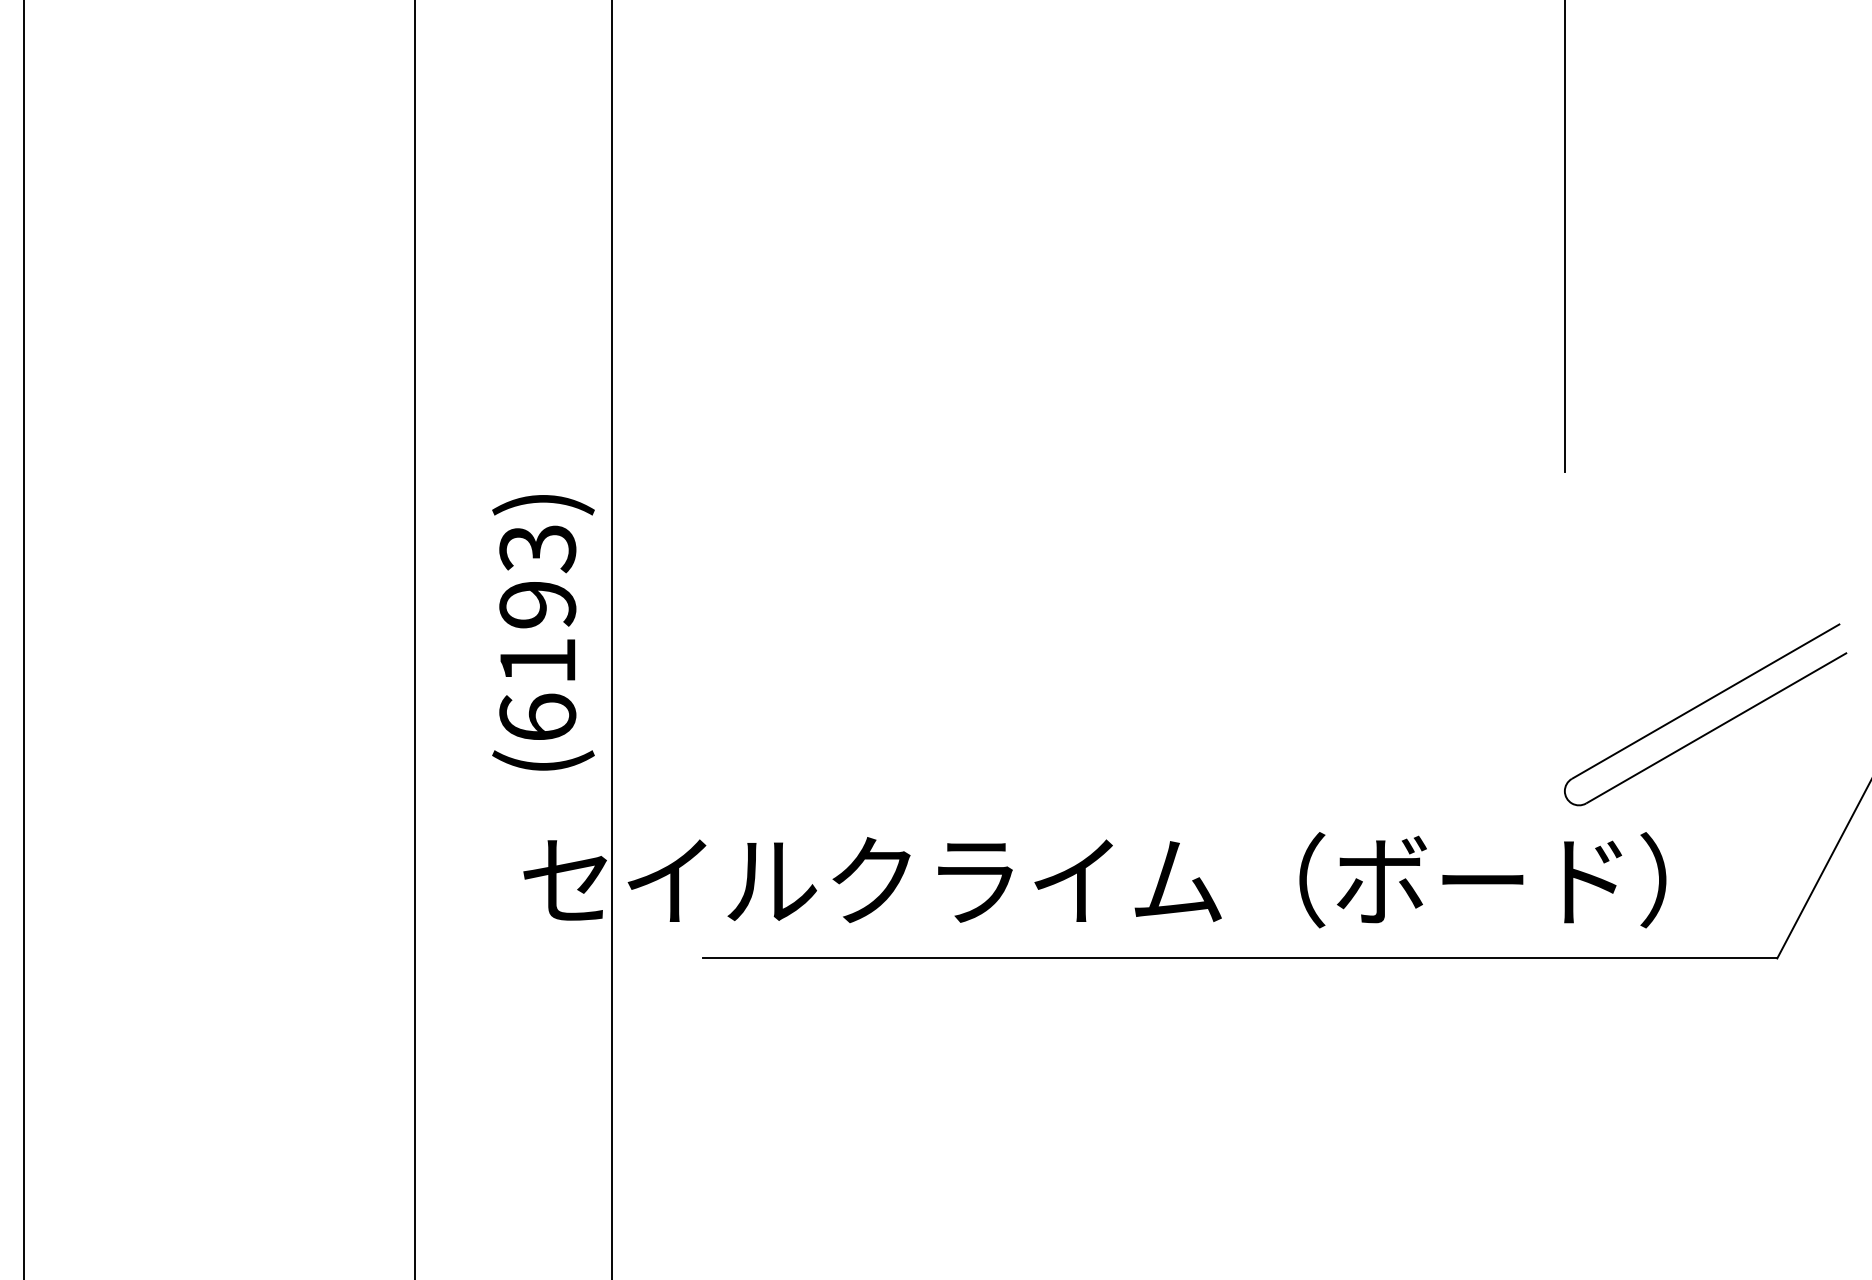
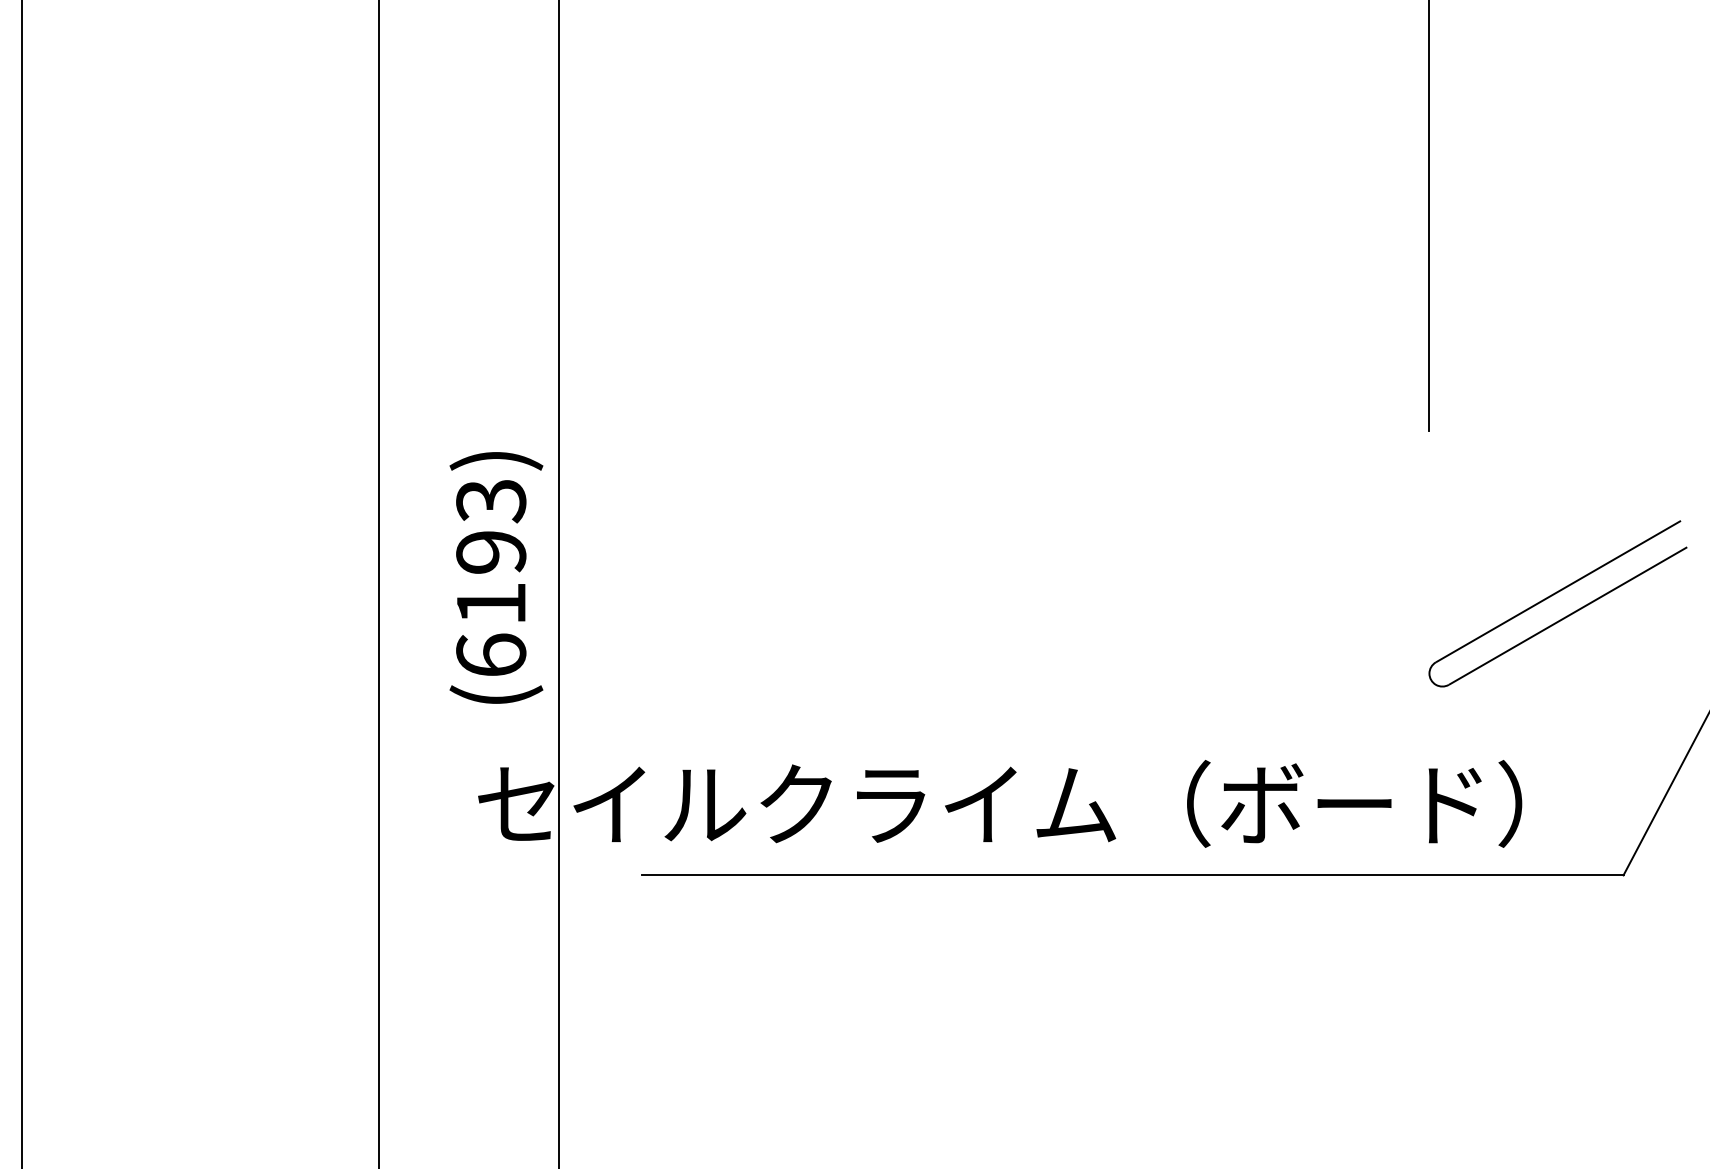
part: (1699, 706) -> (1552, 596), moved

